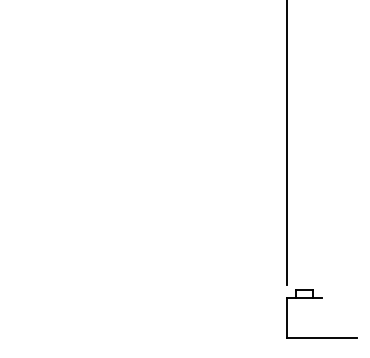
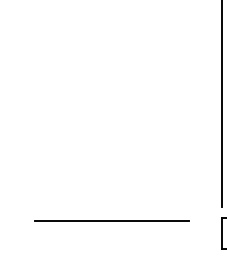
line: (149, 302) -> (112, 221), added

